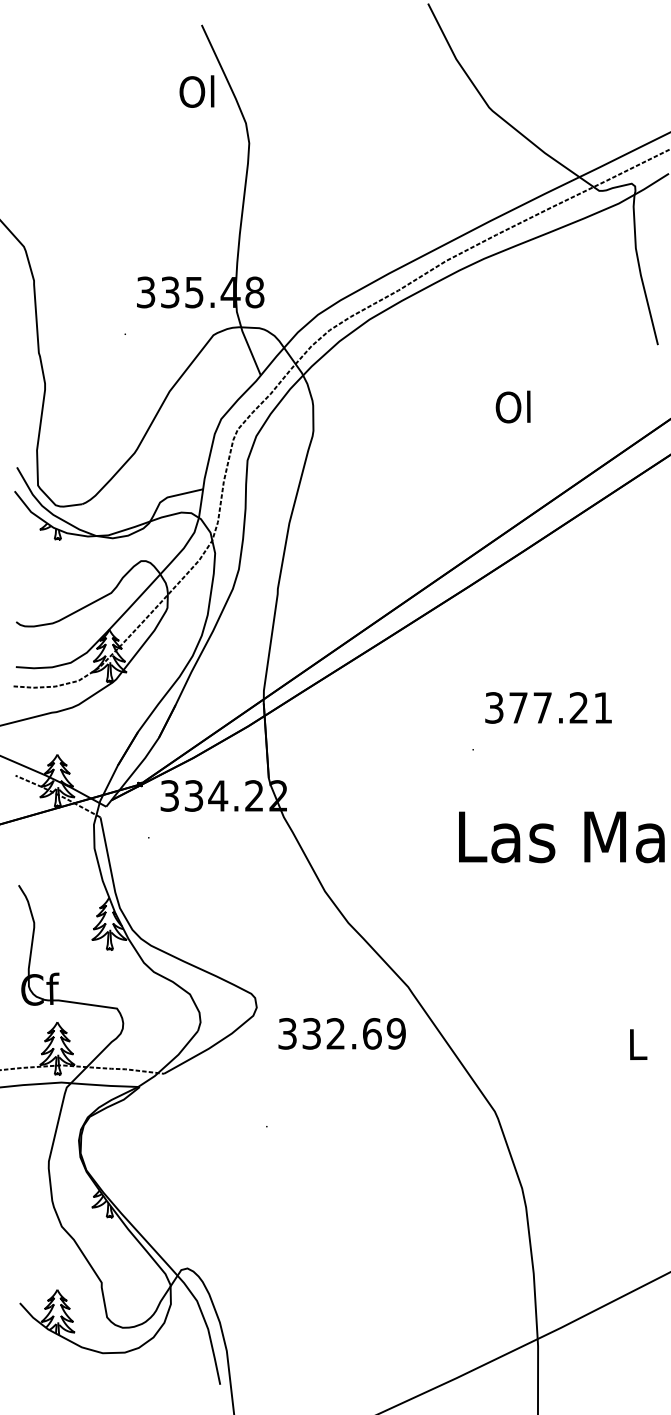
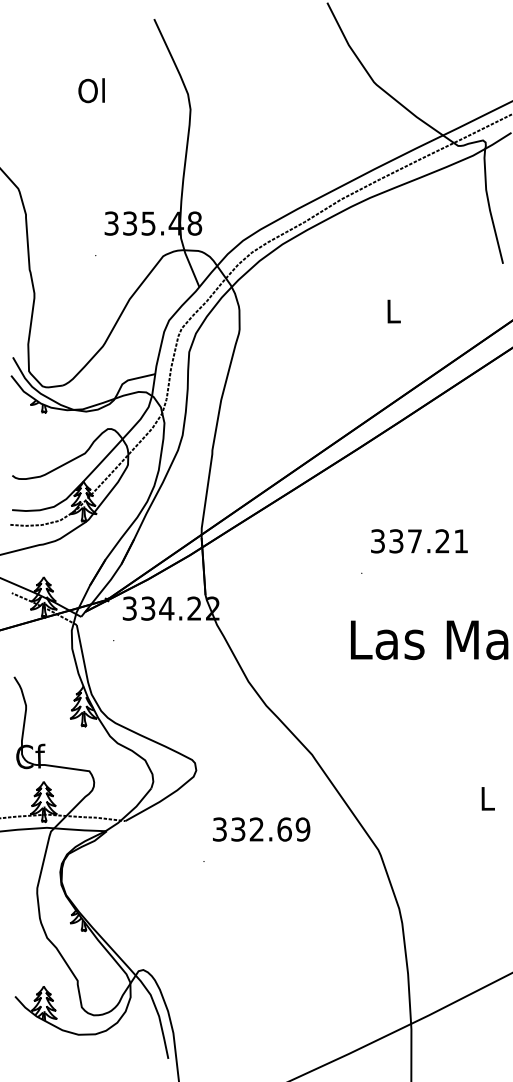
text: (196, 91) -> (91, 90), moved
text: (512, 406) -> (391, 310), Ol -> L
text: (518, 707) -> (396, 541), 377.21 -> 337.21
text: (341, 1033) -> (261, 829), moved

